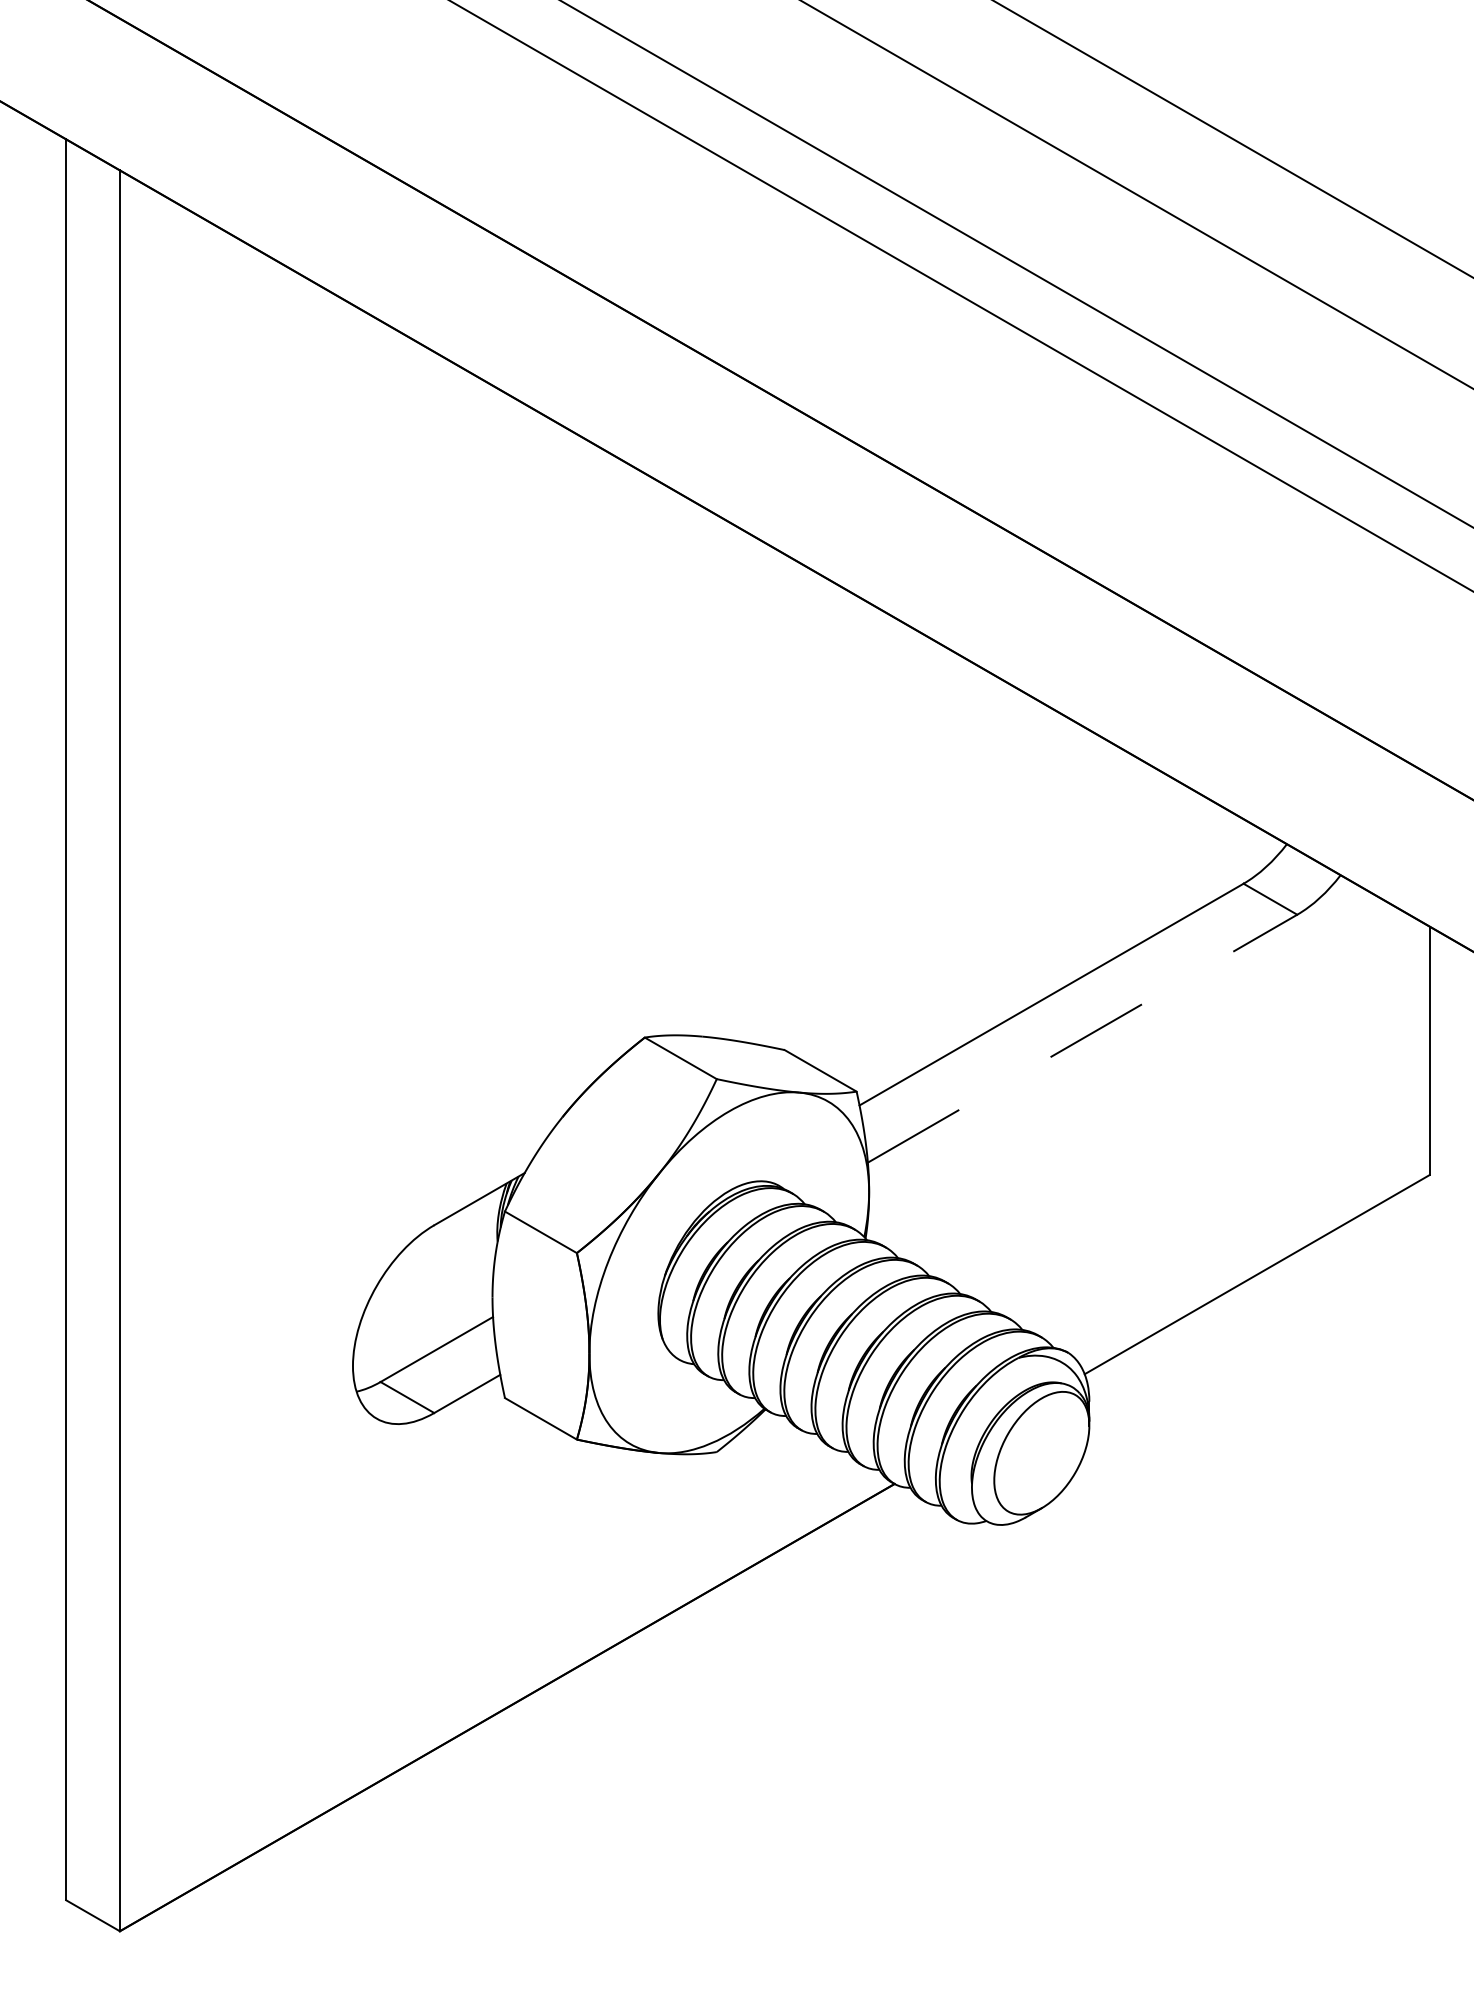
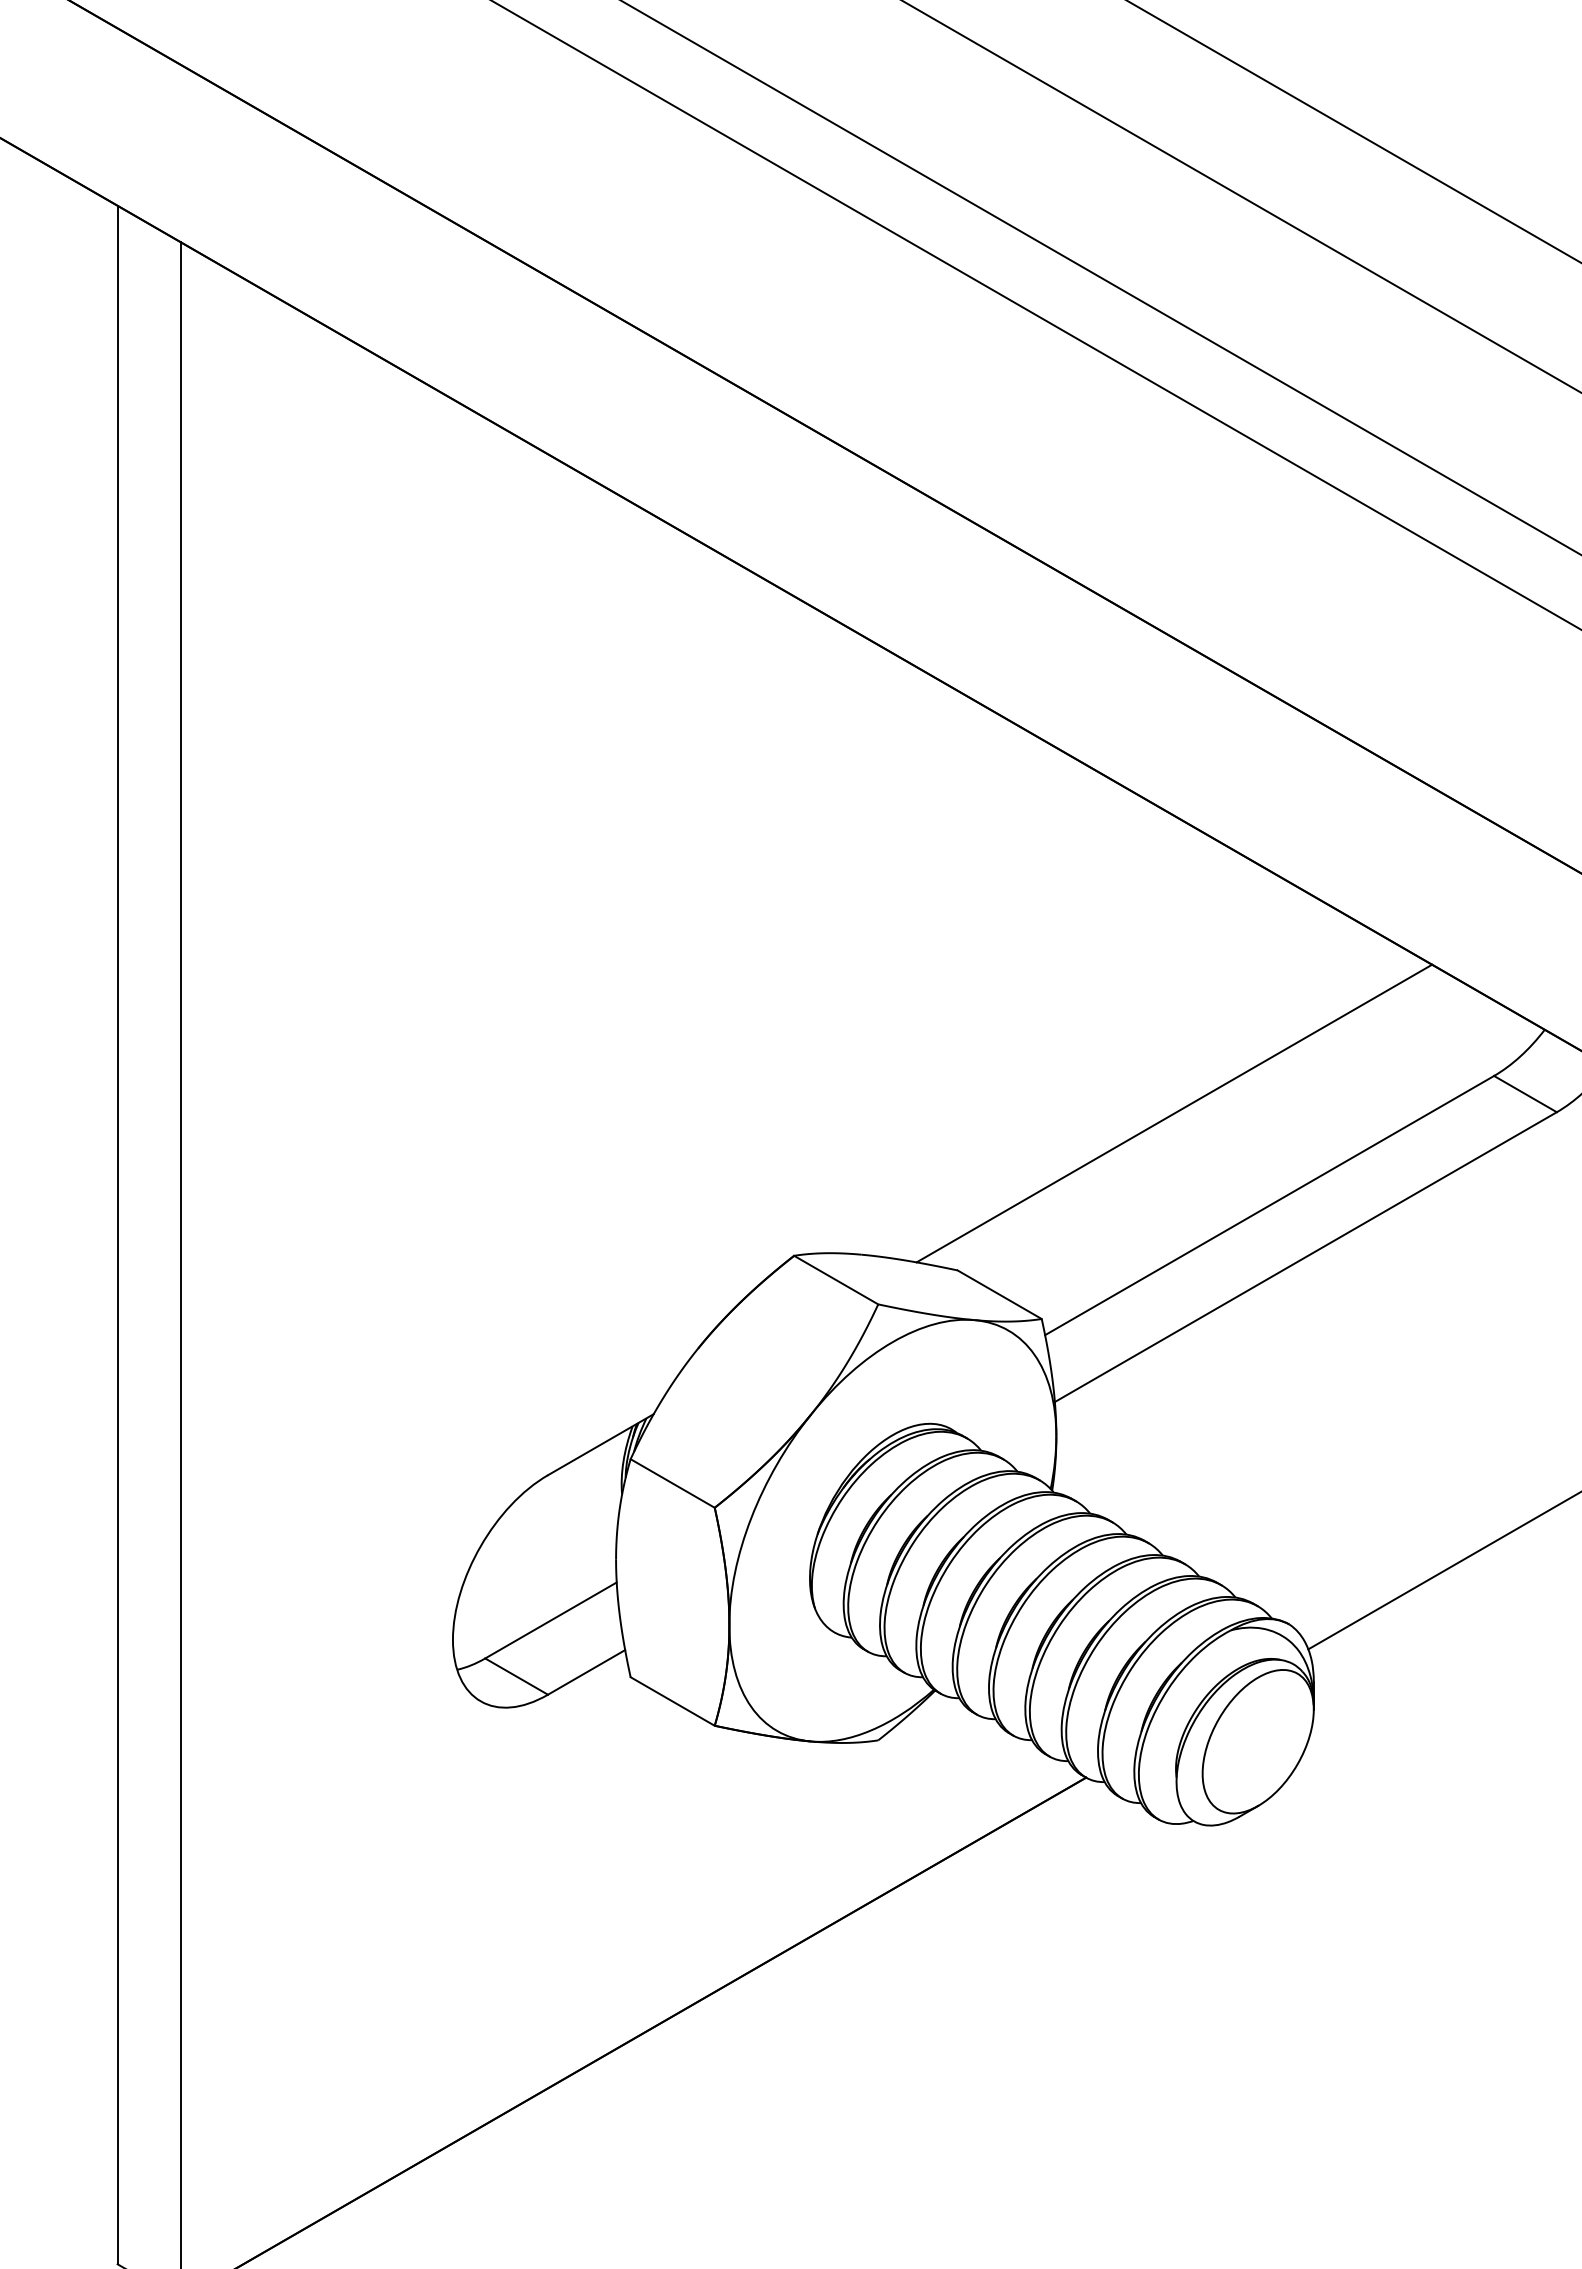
line: (969, 915) -> (1173, 1113), added
line: (1082, 1038) -> (1305, 1256), dashed -> solid

